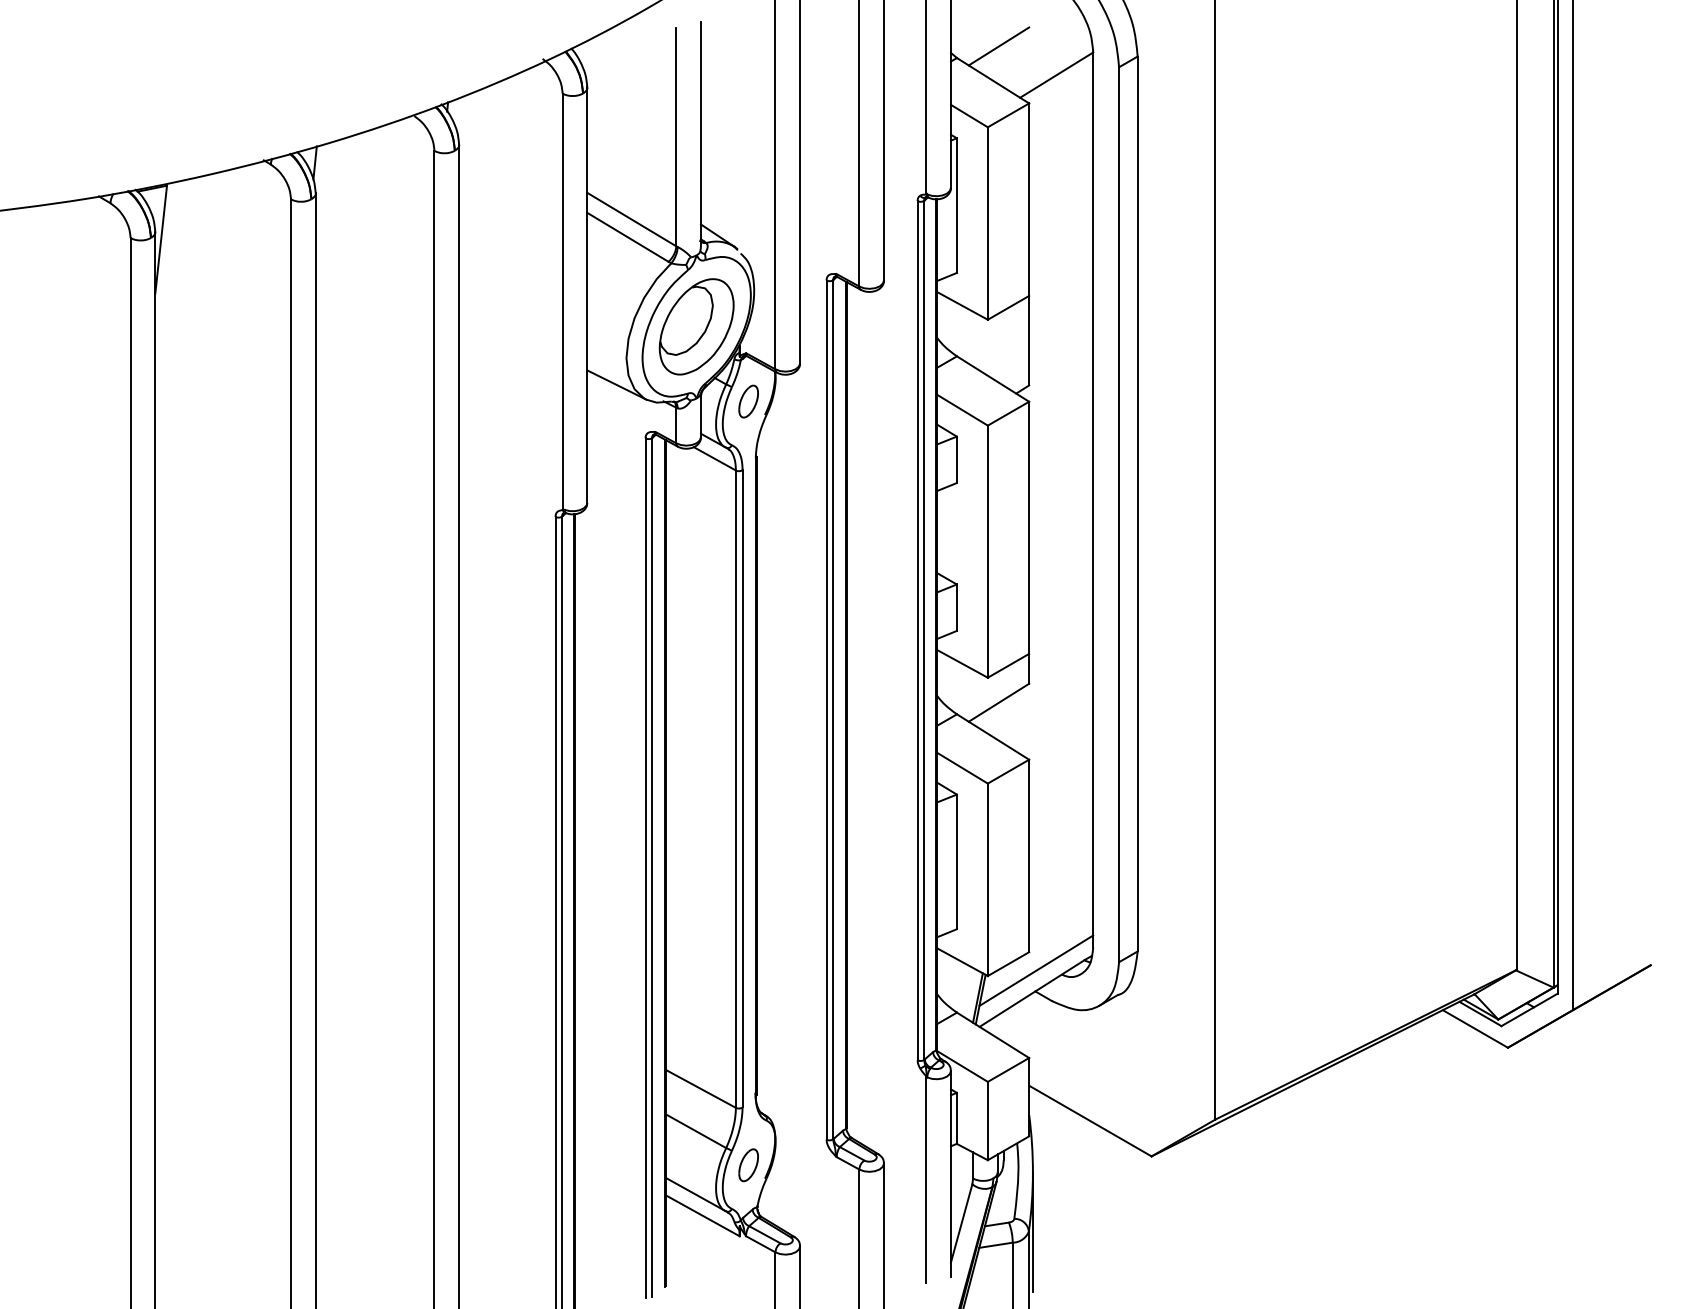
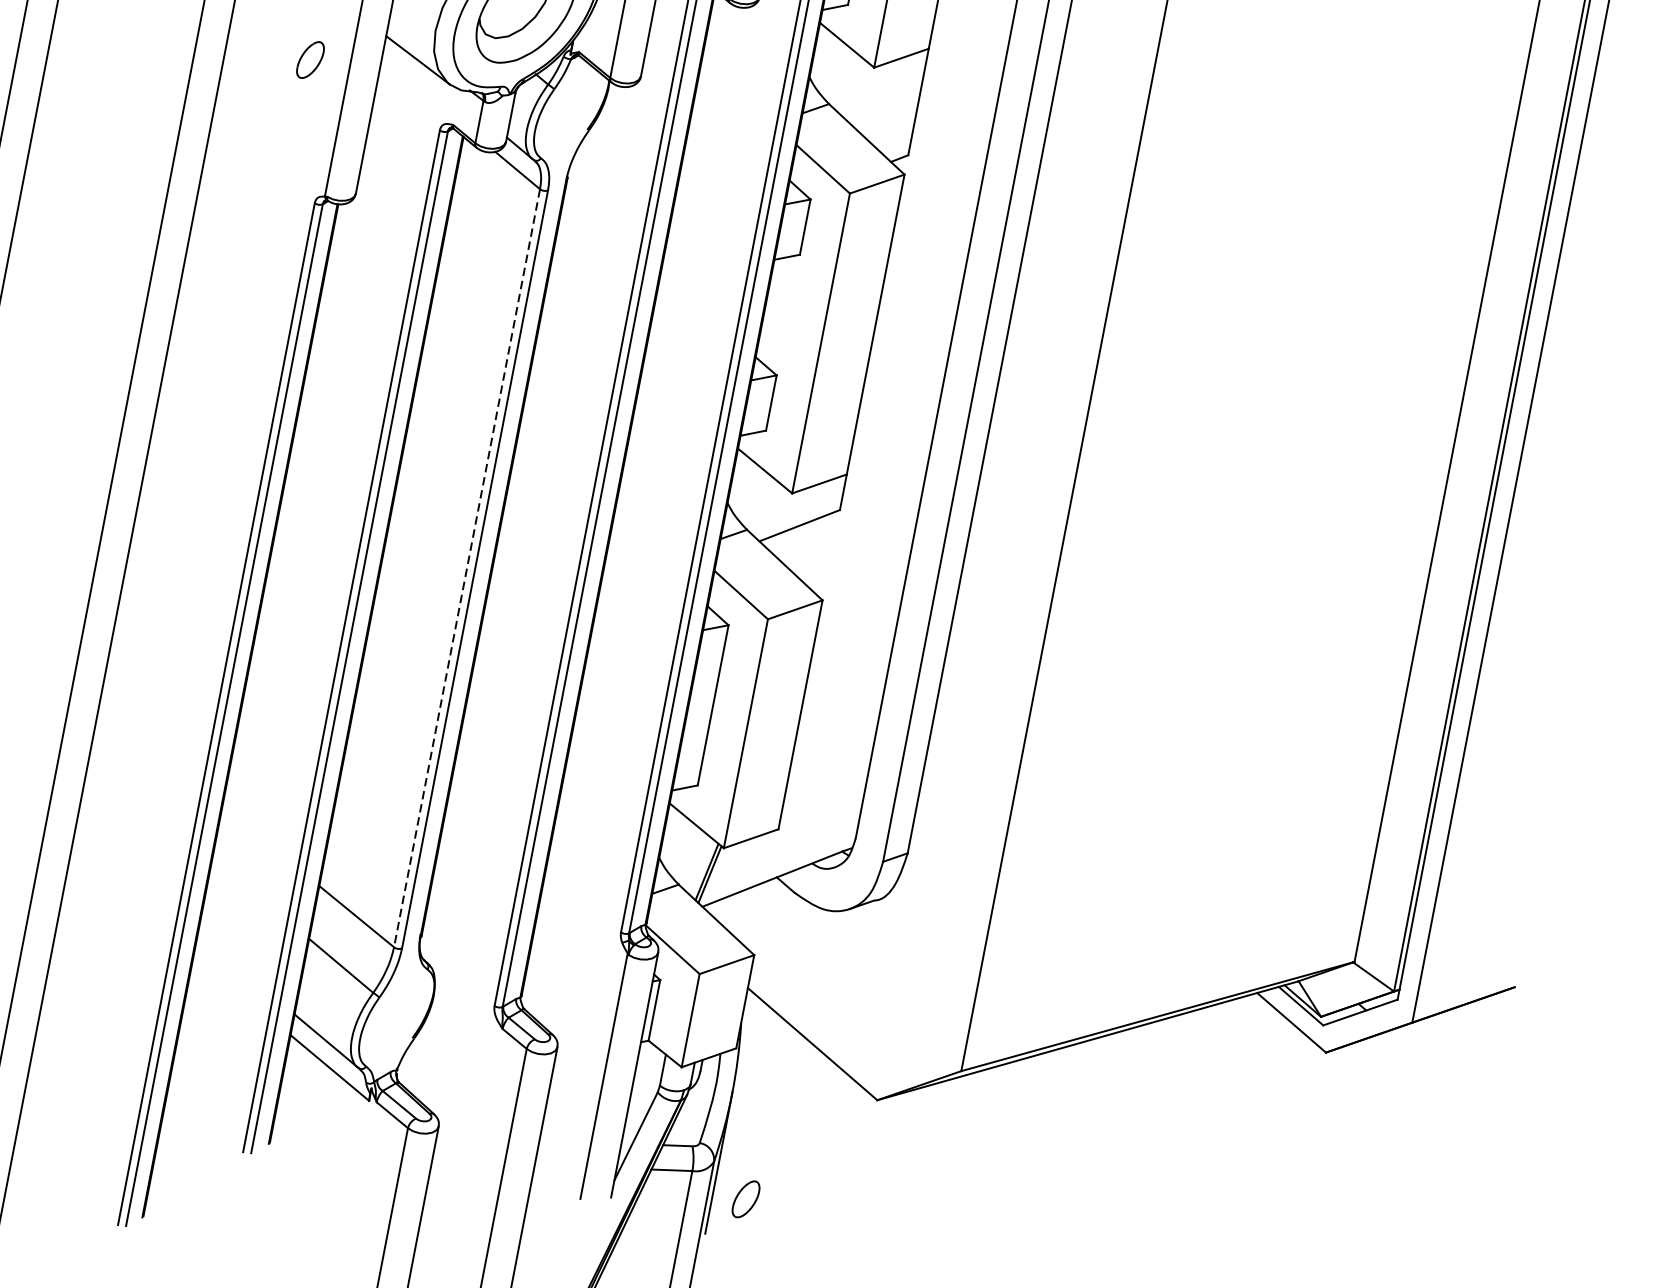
part: (748, 401) -> (310, 59), moved
line: (735, 789) -> (466, 568), solid -> dashed
line: (1036, 970) -> (783, 852), removed
part: (748, 1165) -> (745, 1199), moved

